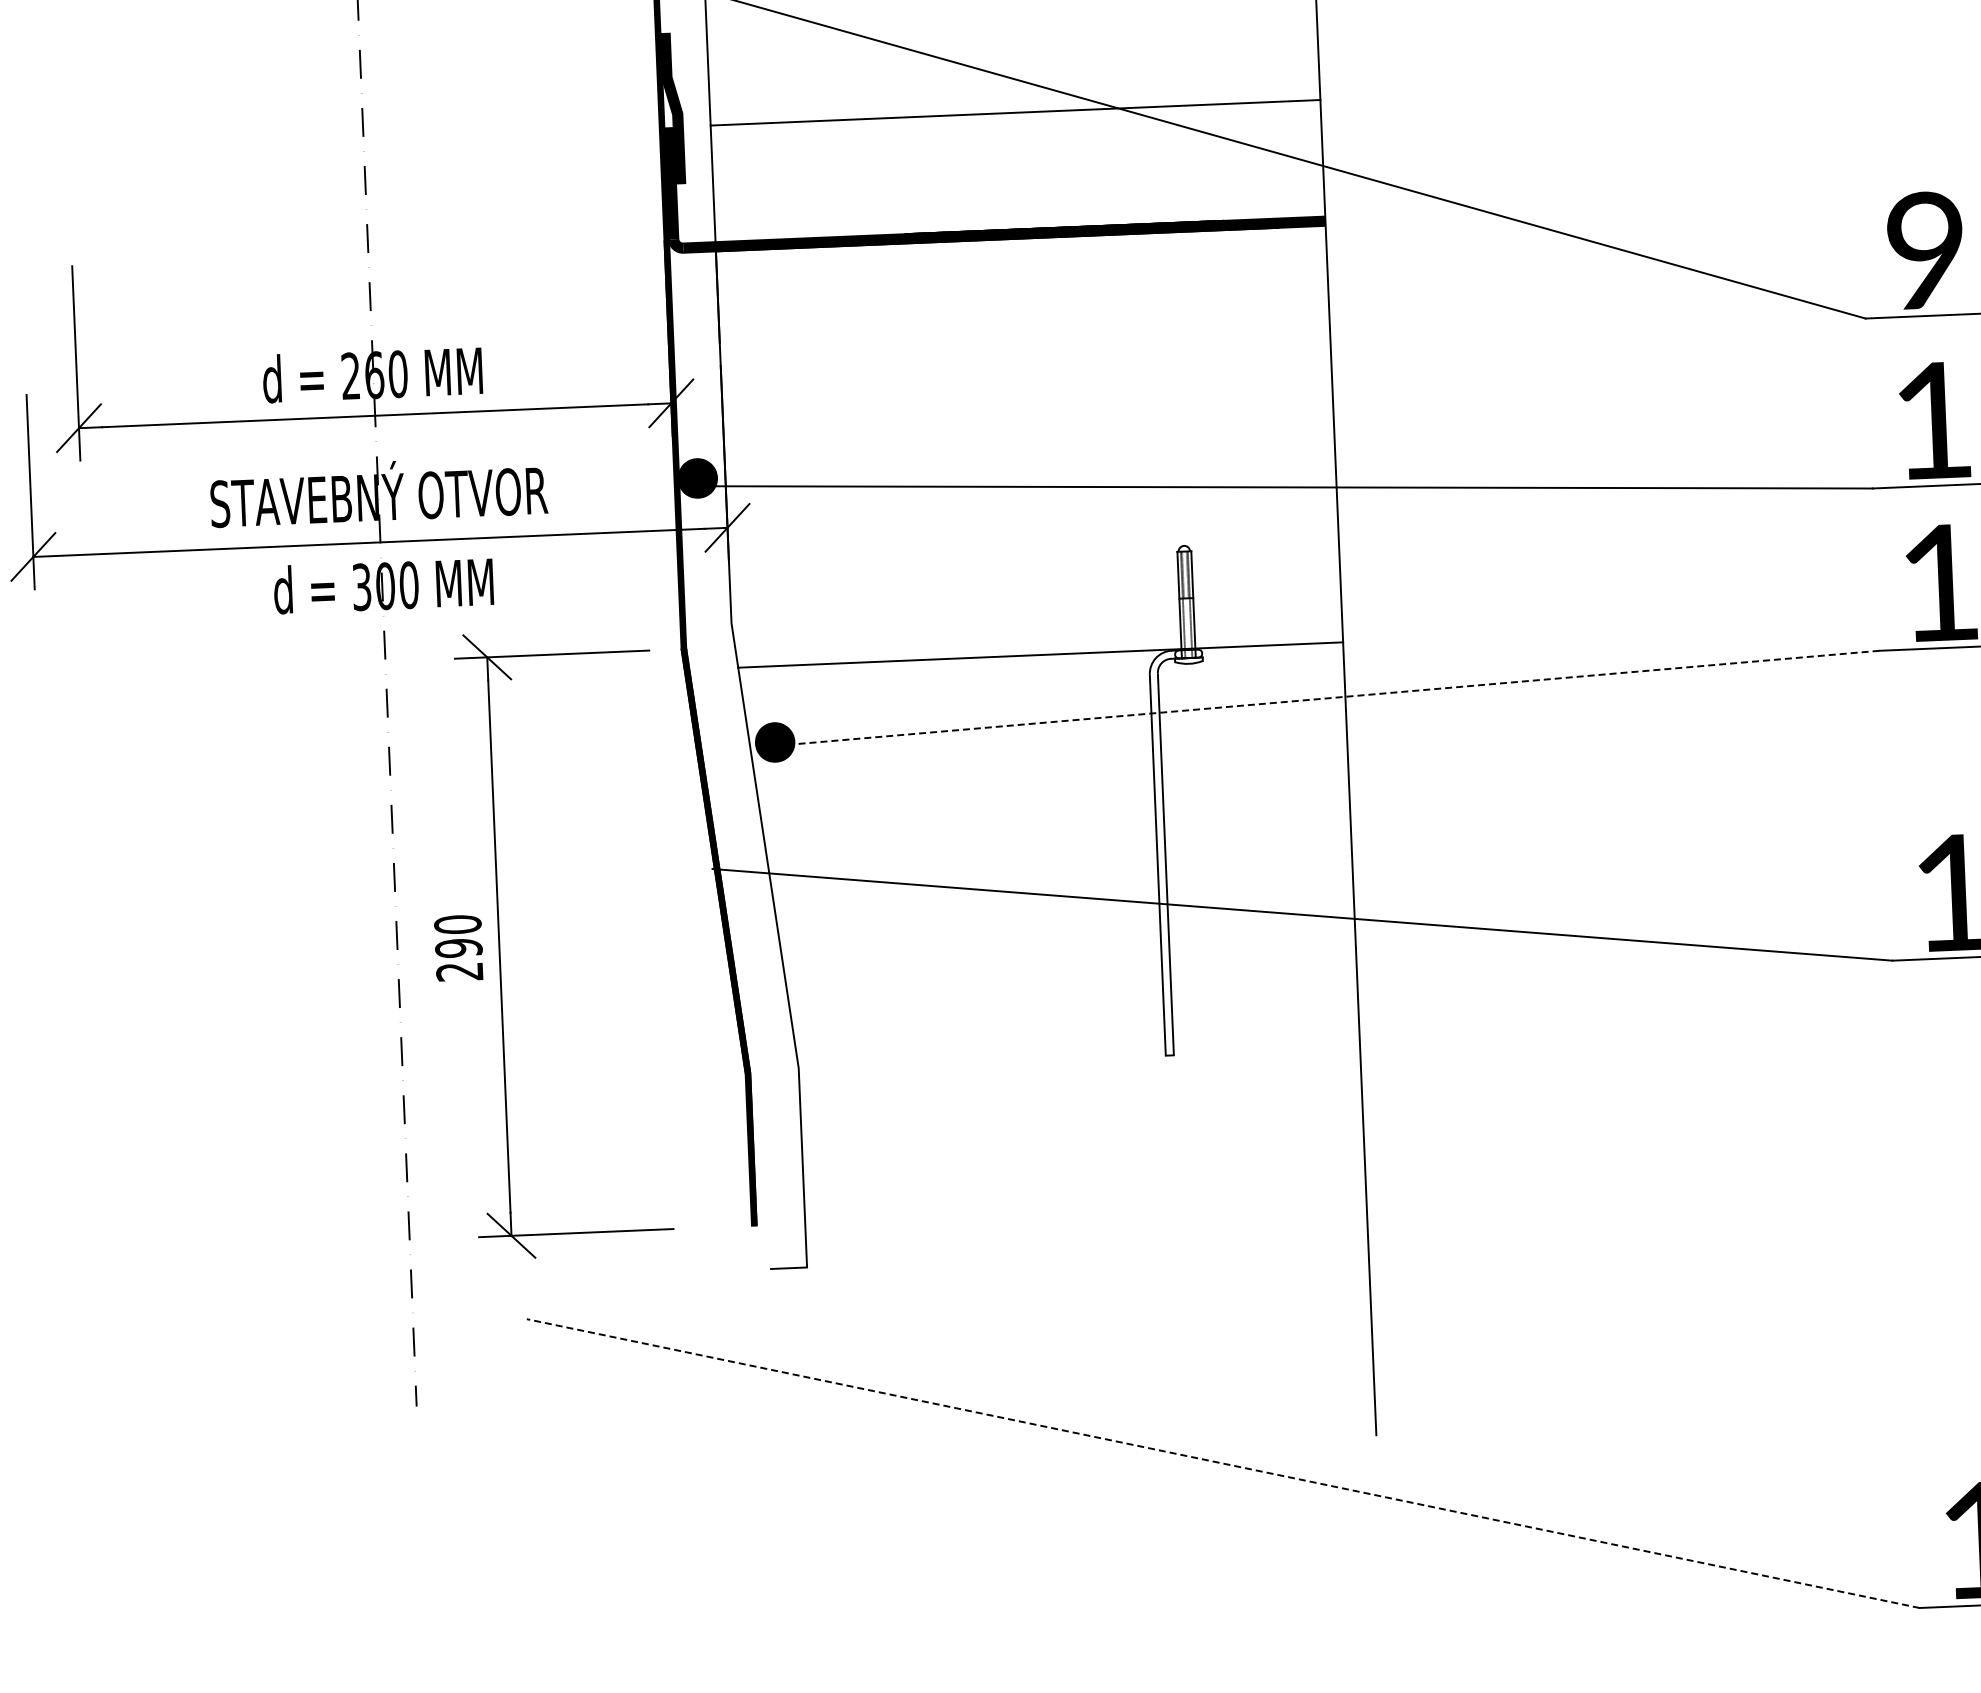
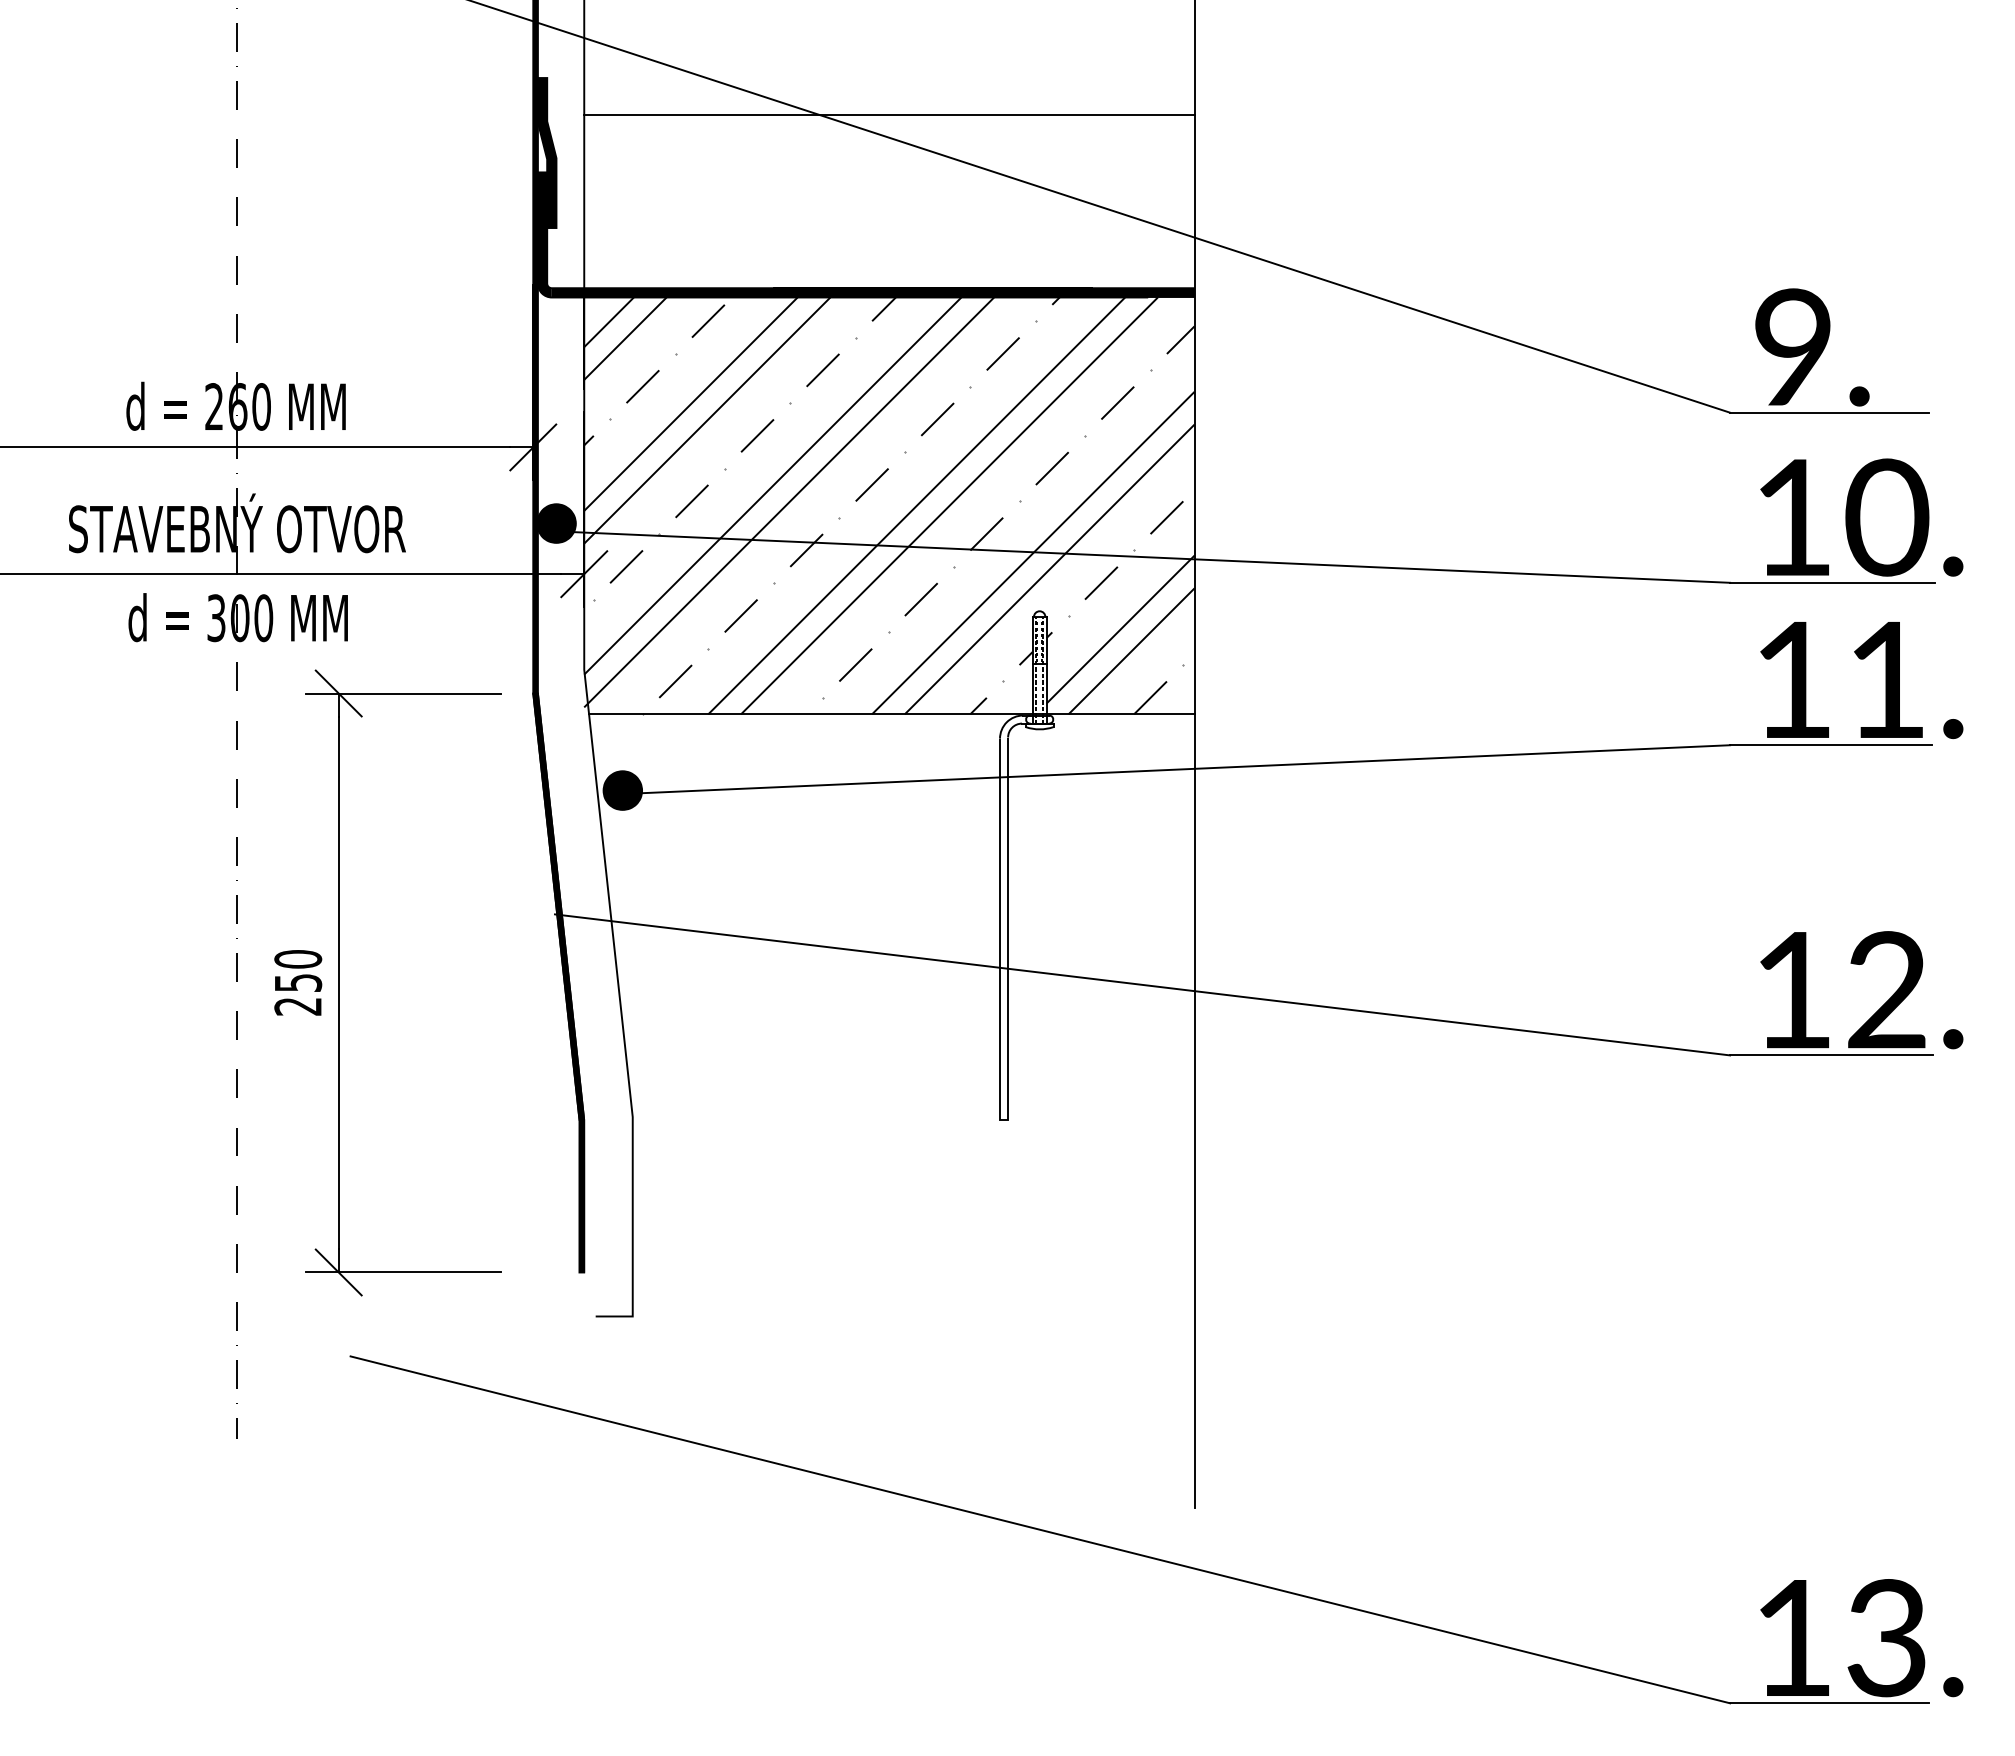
line: (1015, 112) -> (889, 114), moved
hatch: (1029, 446) -> (889, 505), added
line: (1318, 699) -> (1167, 770), dashed -> solid
text: (458, 947) -> (297, 982), 290 -> 250
line: (1222, 1463) -> (1039, 1529), dashed -> solid

